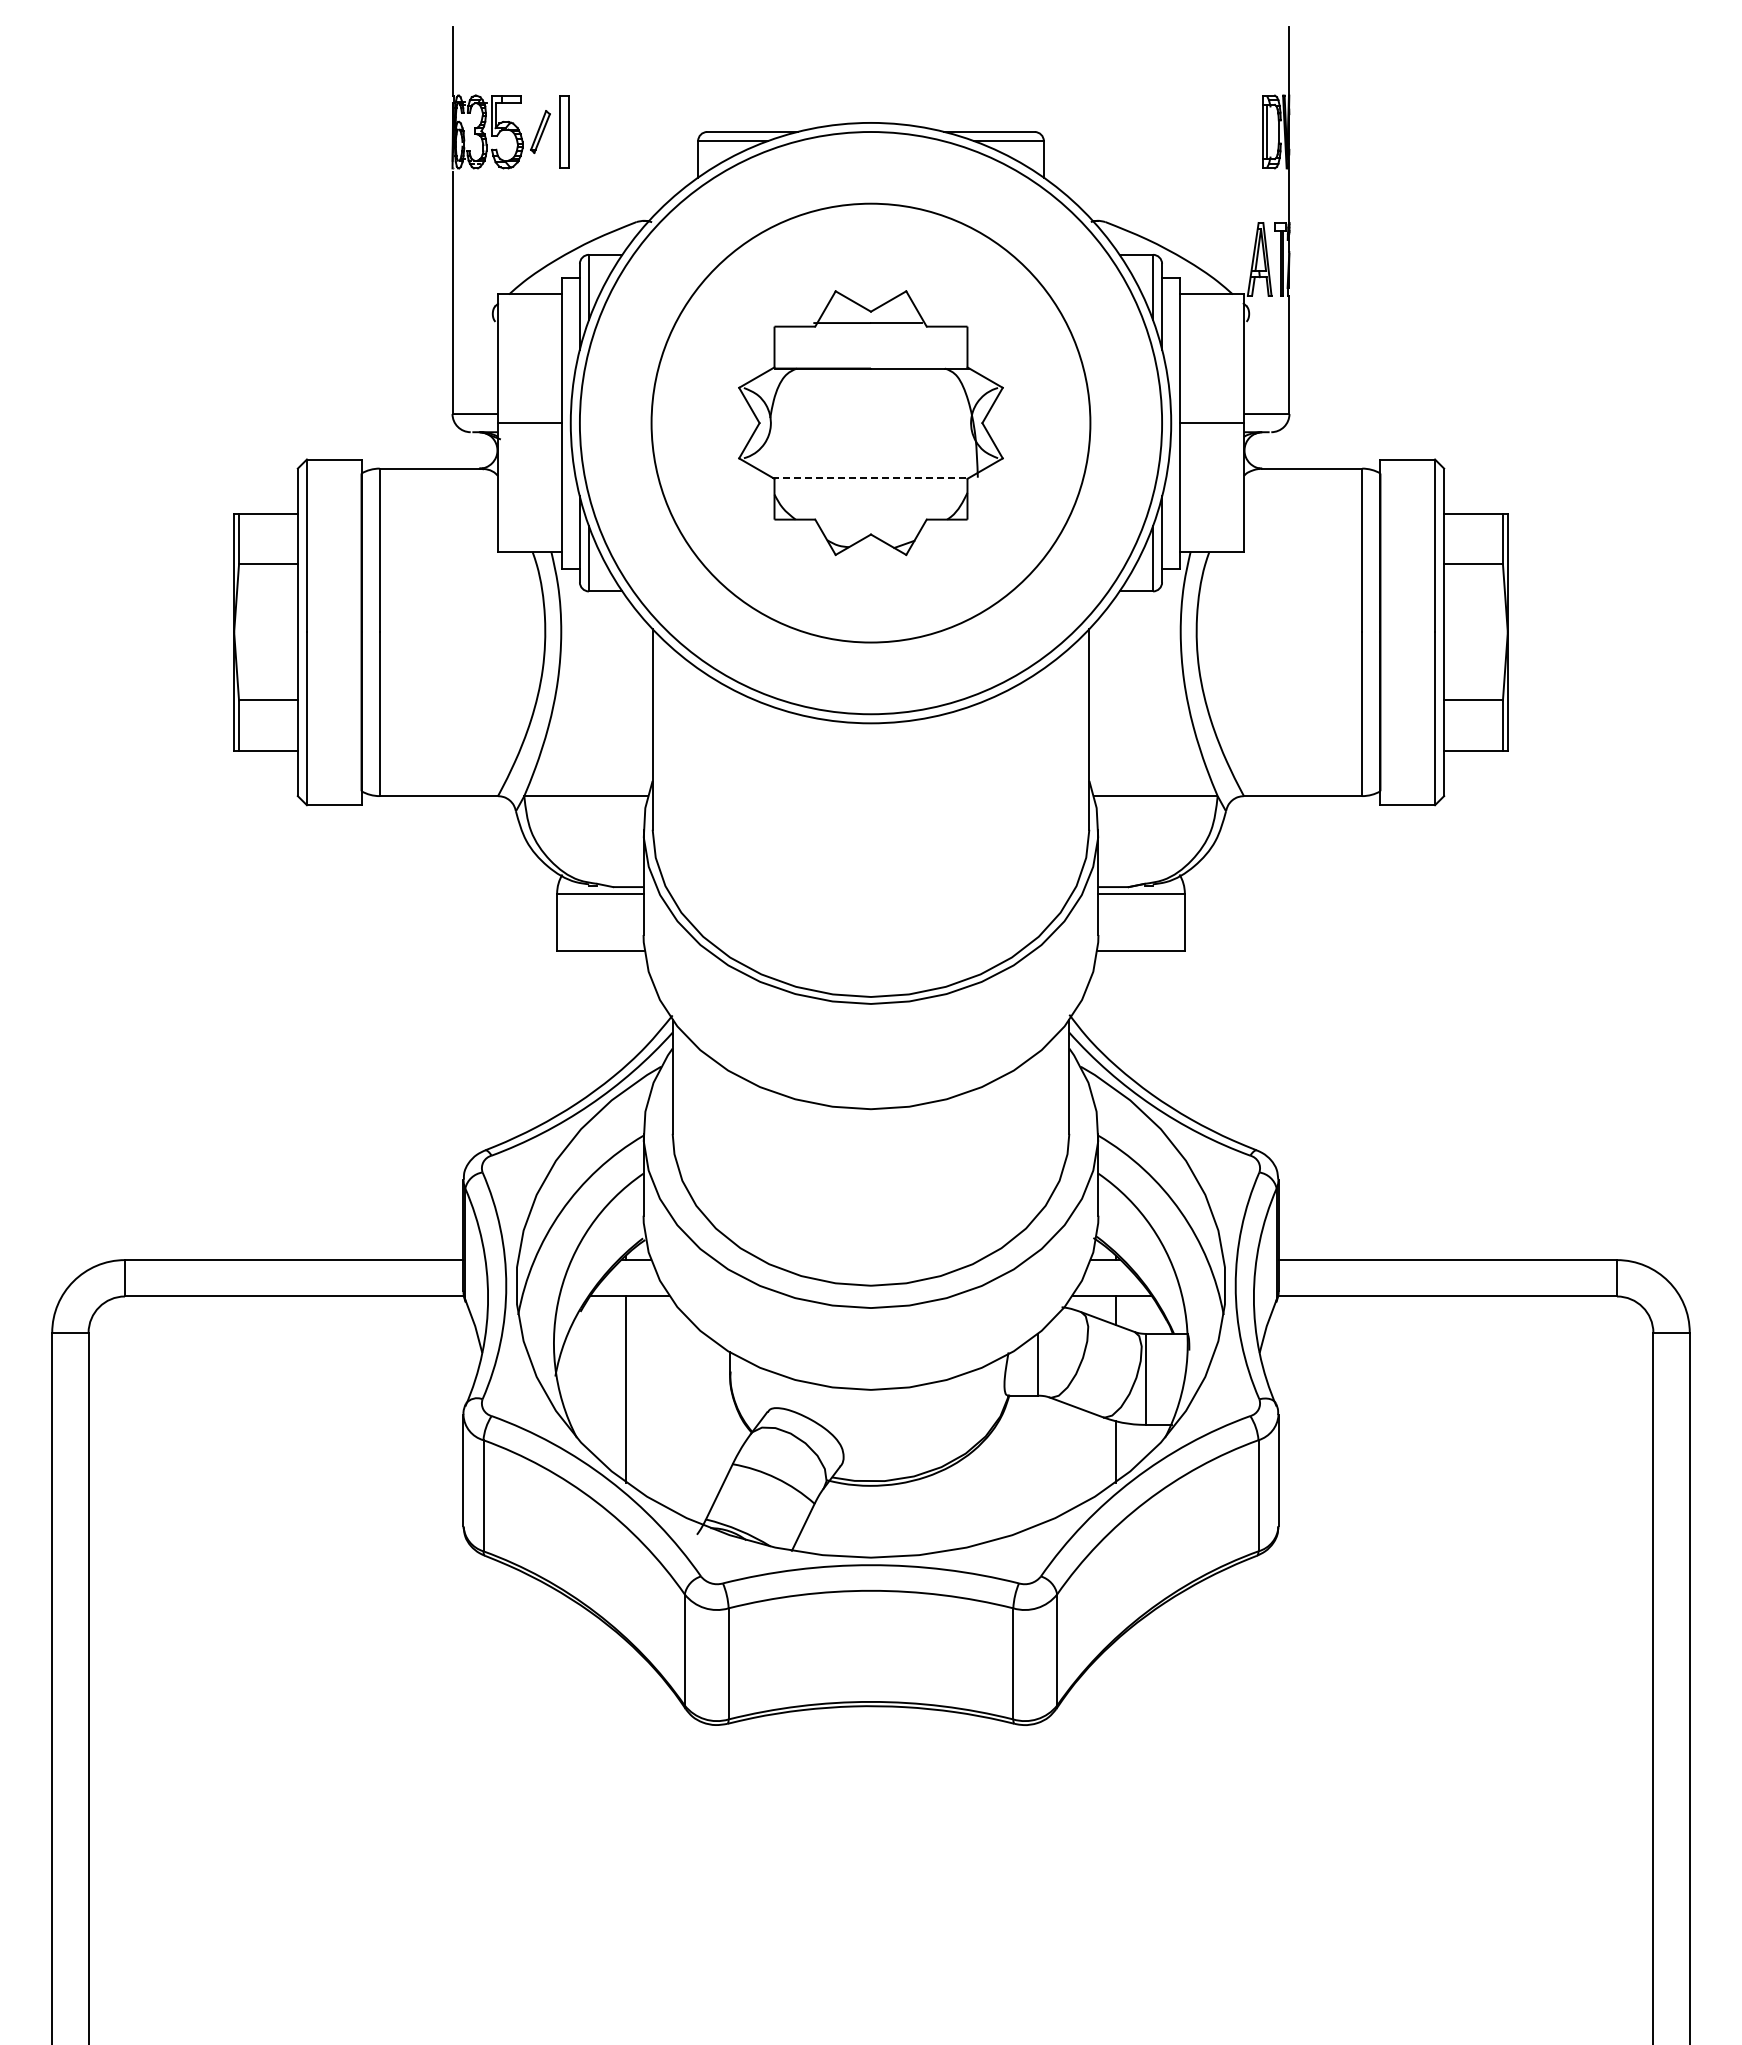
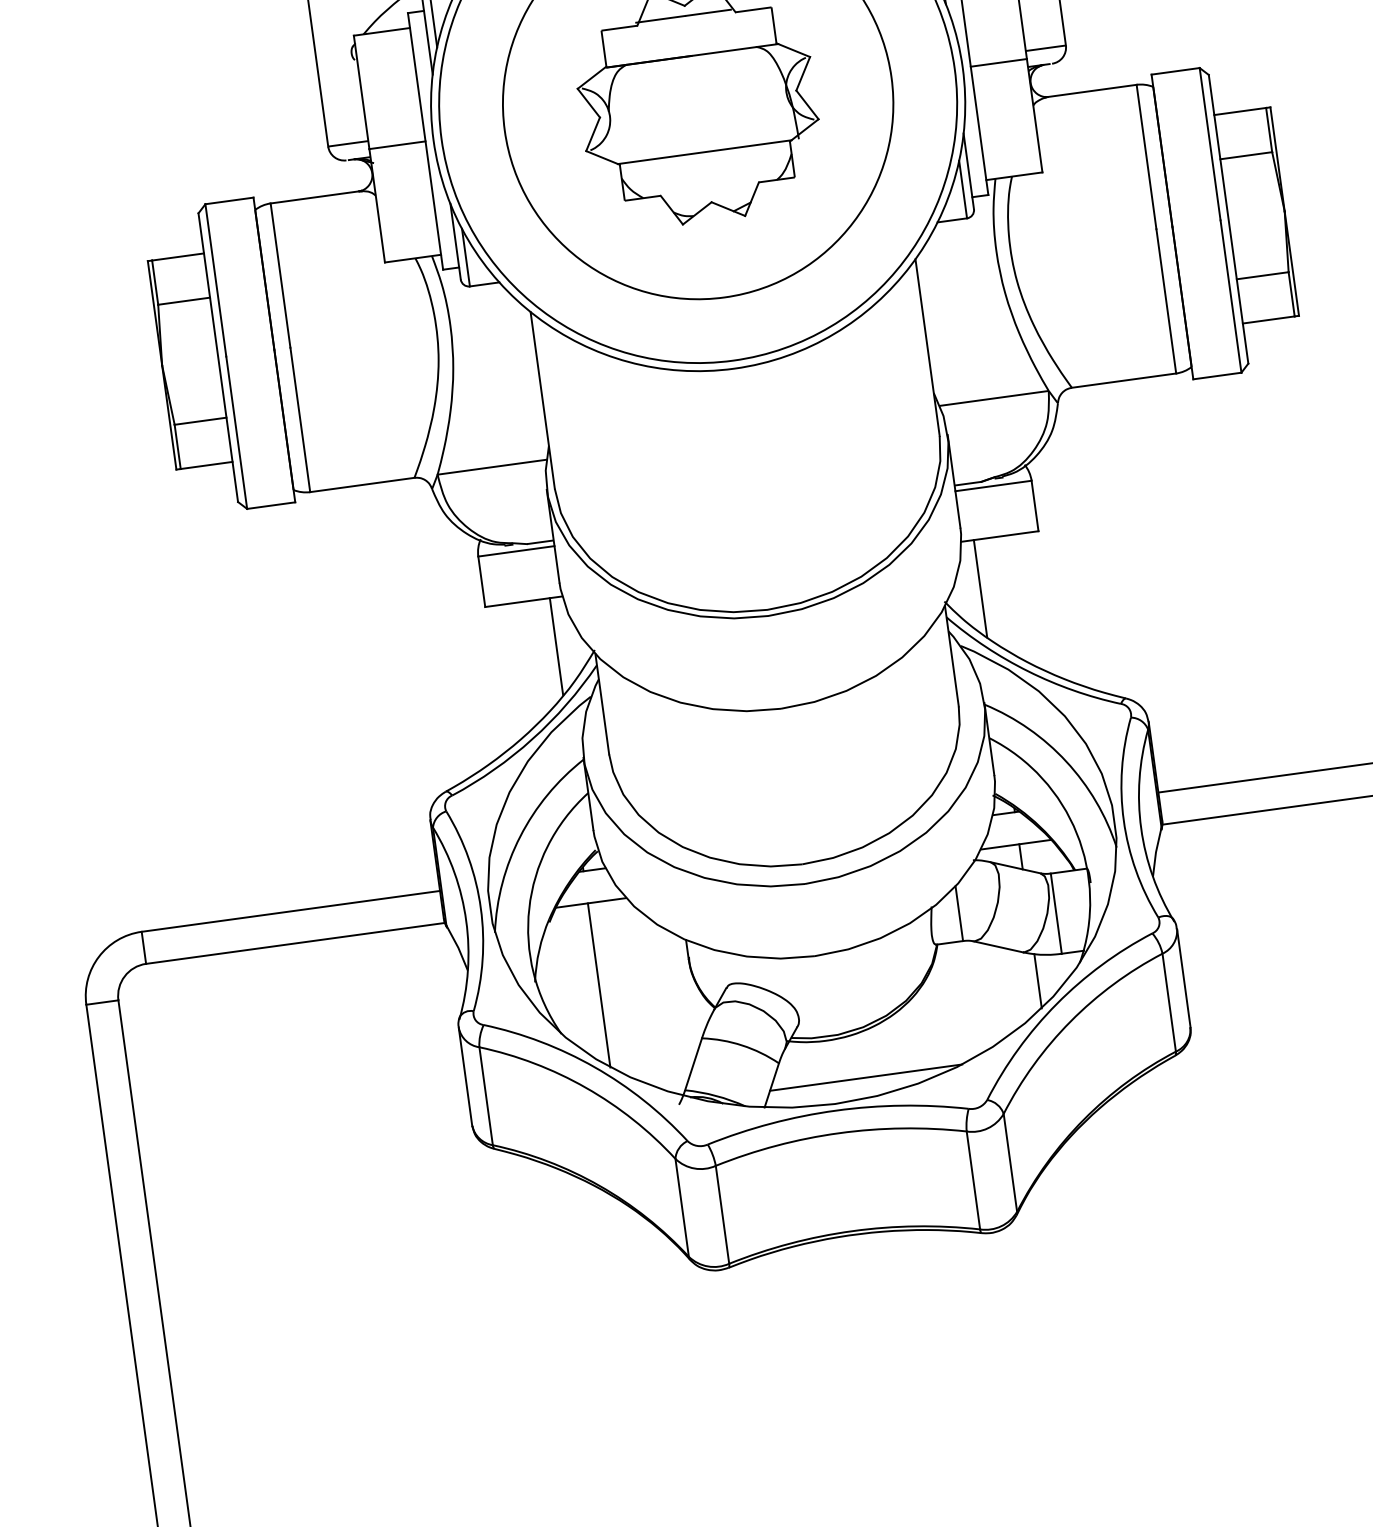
line: (870, 477) -> (704, 152), dashed -> solid
line: (630, 1005) -> (556, 646), added
line: (1111, 1005) -> (980, 588), added
line: (909, 1533) -> (866, 1078), added

